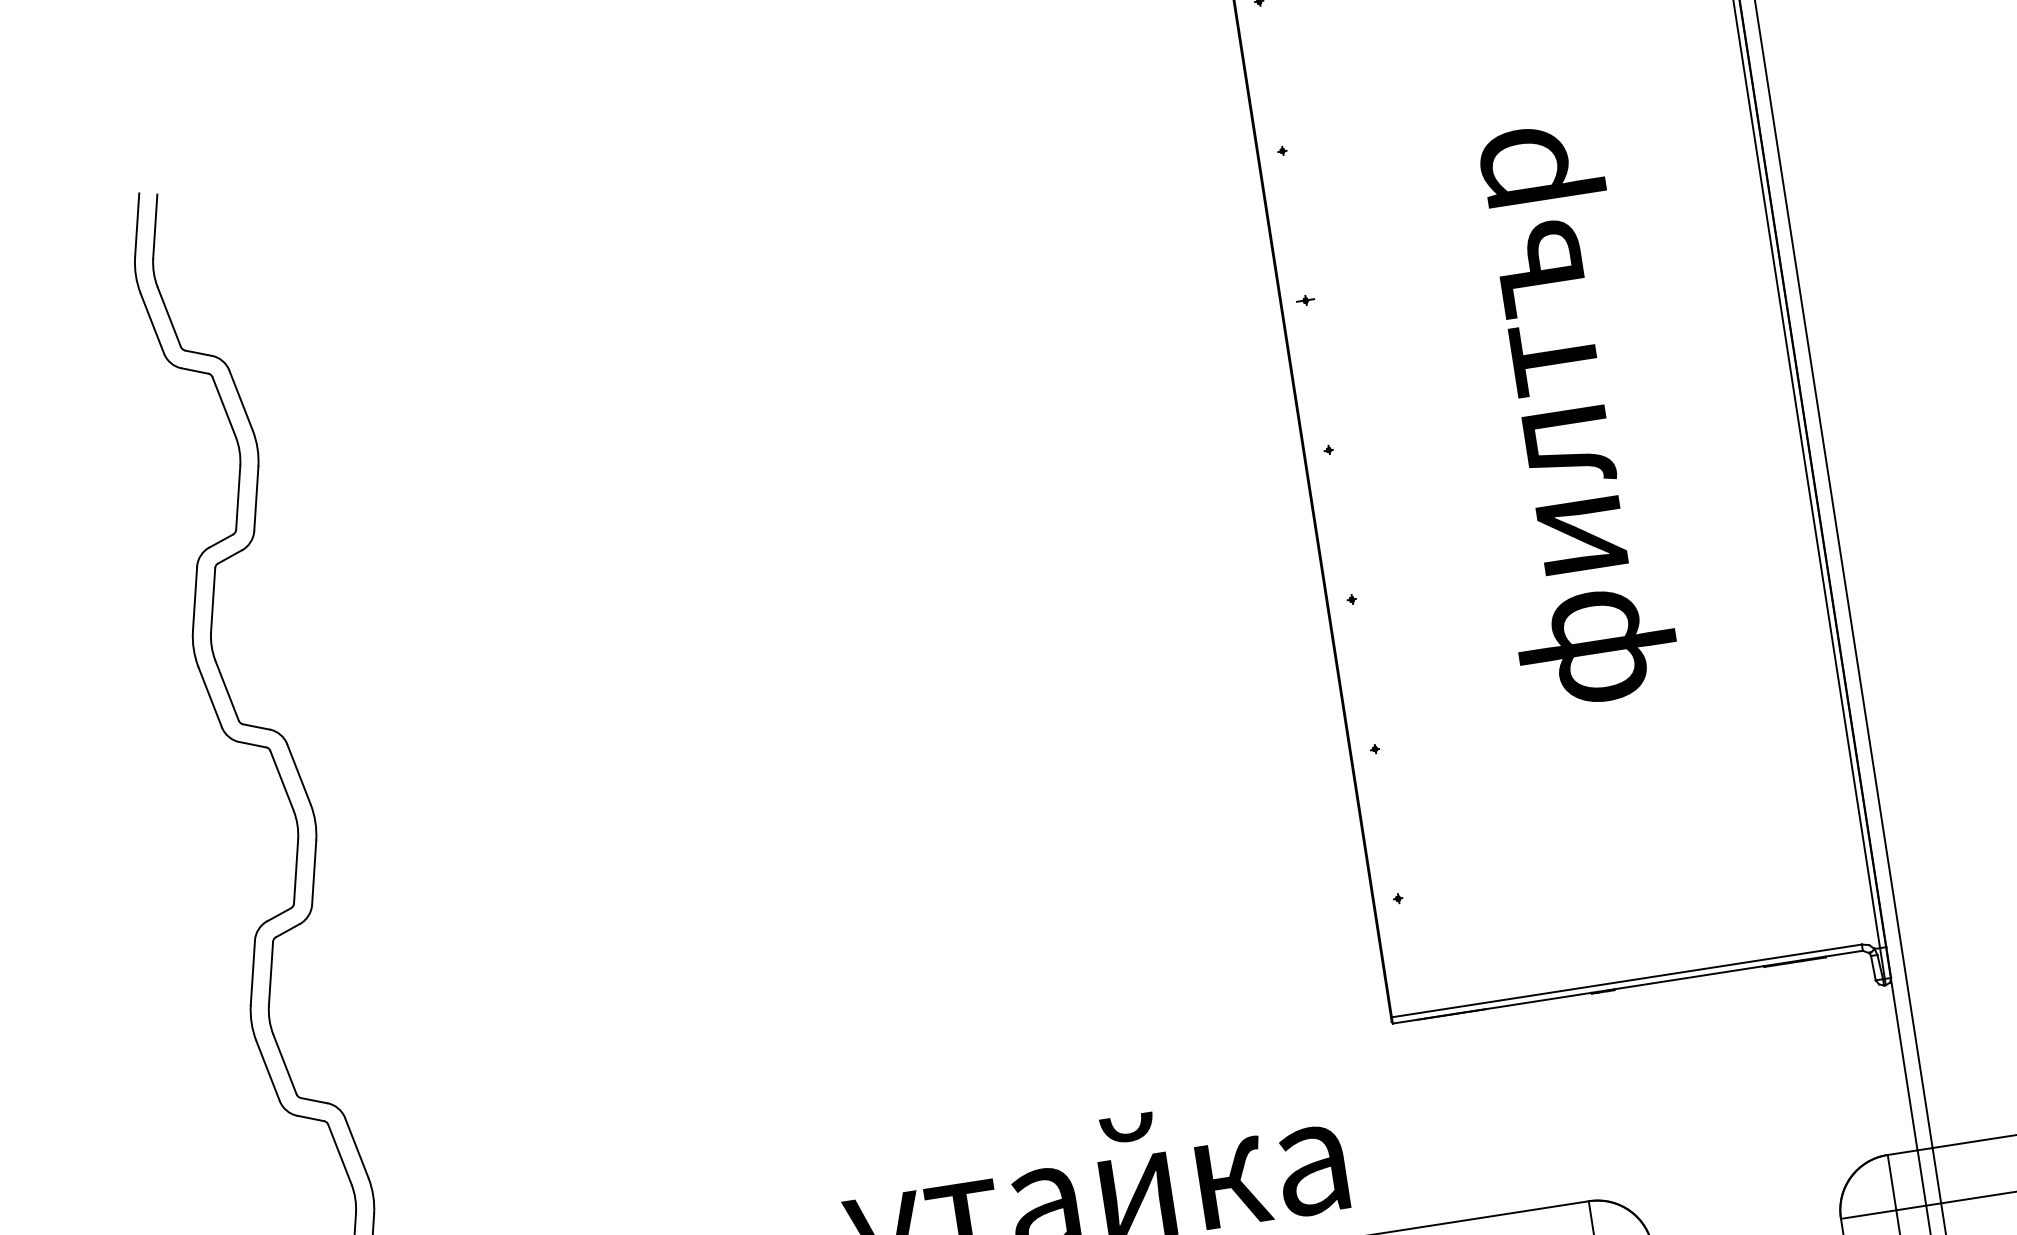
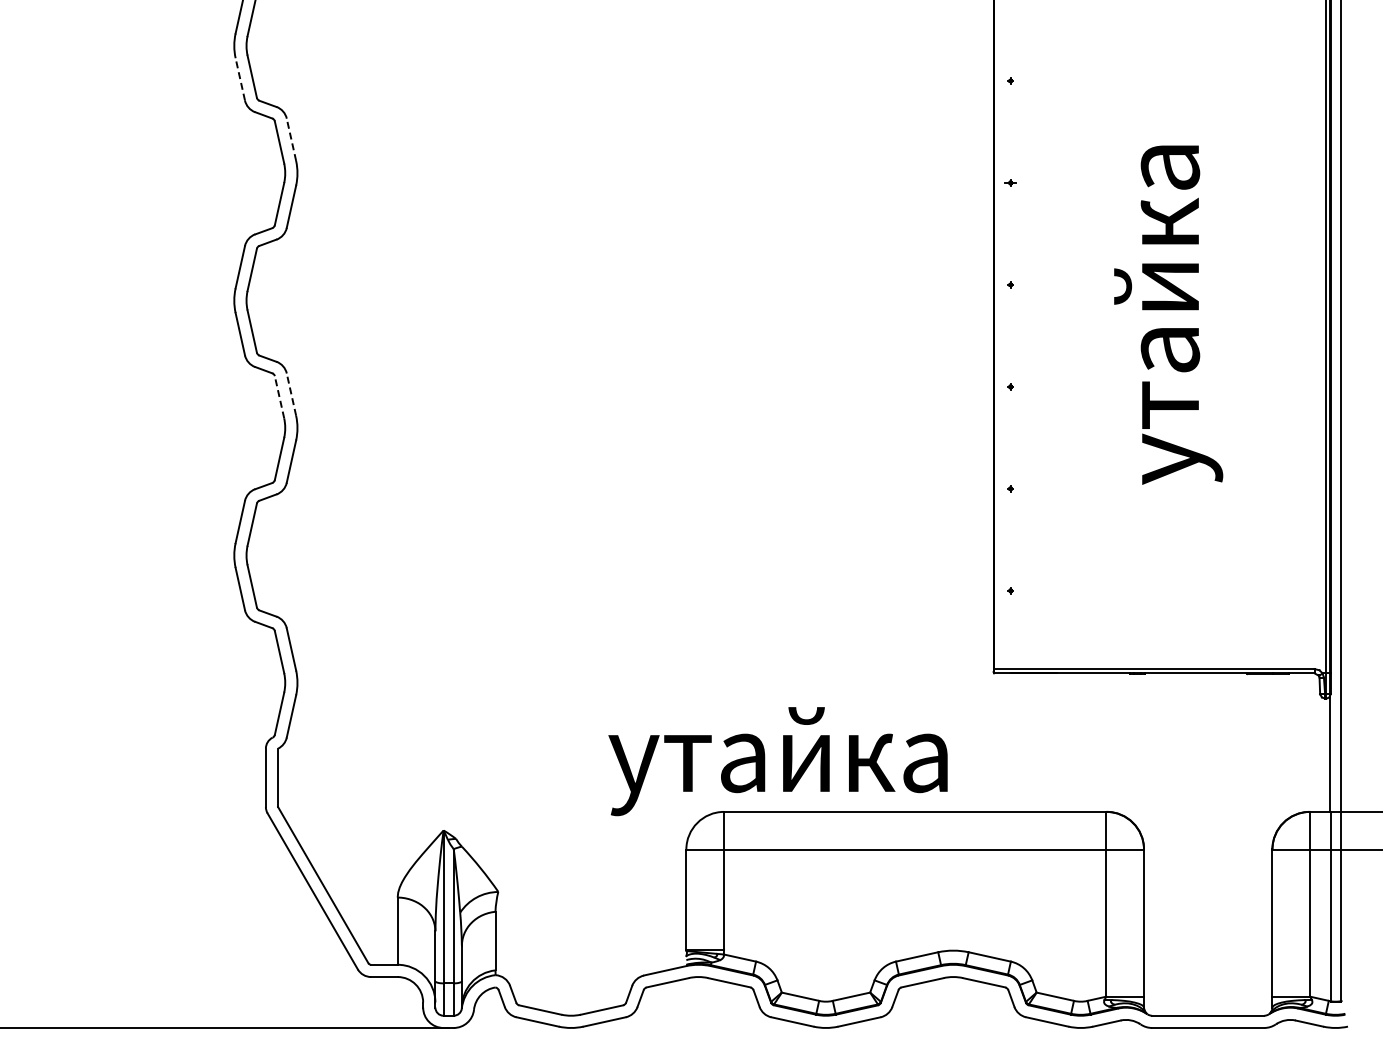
line: (152, 323) -> (240, 79), solid -> dashed
line: (241, 400) -> (291, 139), solid -> dashed
text: (1560, 418) -> (1168, 287), филтър -> утайка
line: (298, 774) -> (291, 394), solid -> dashed
line: (282, 781) -> (279, 397), solid -> dashed

